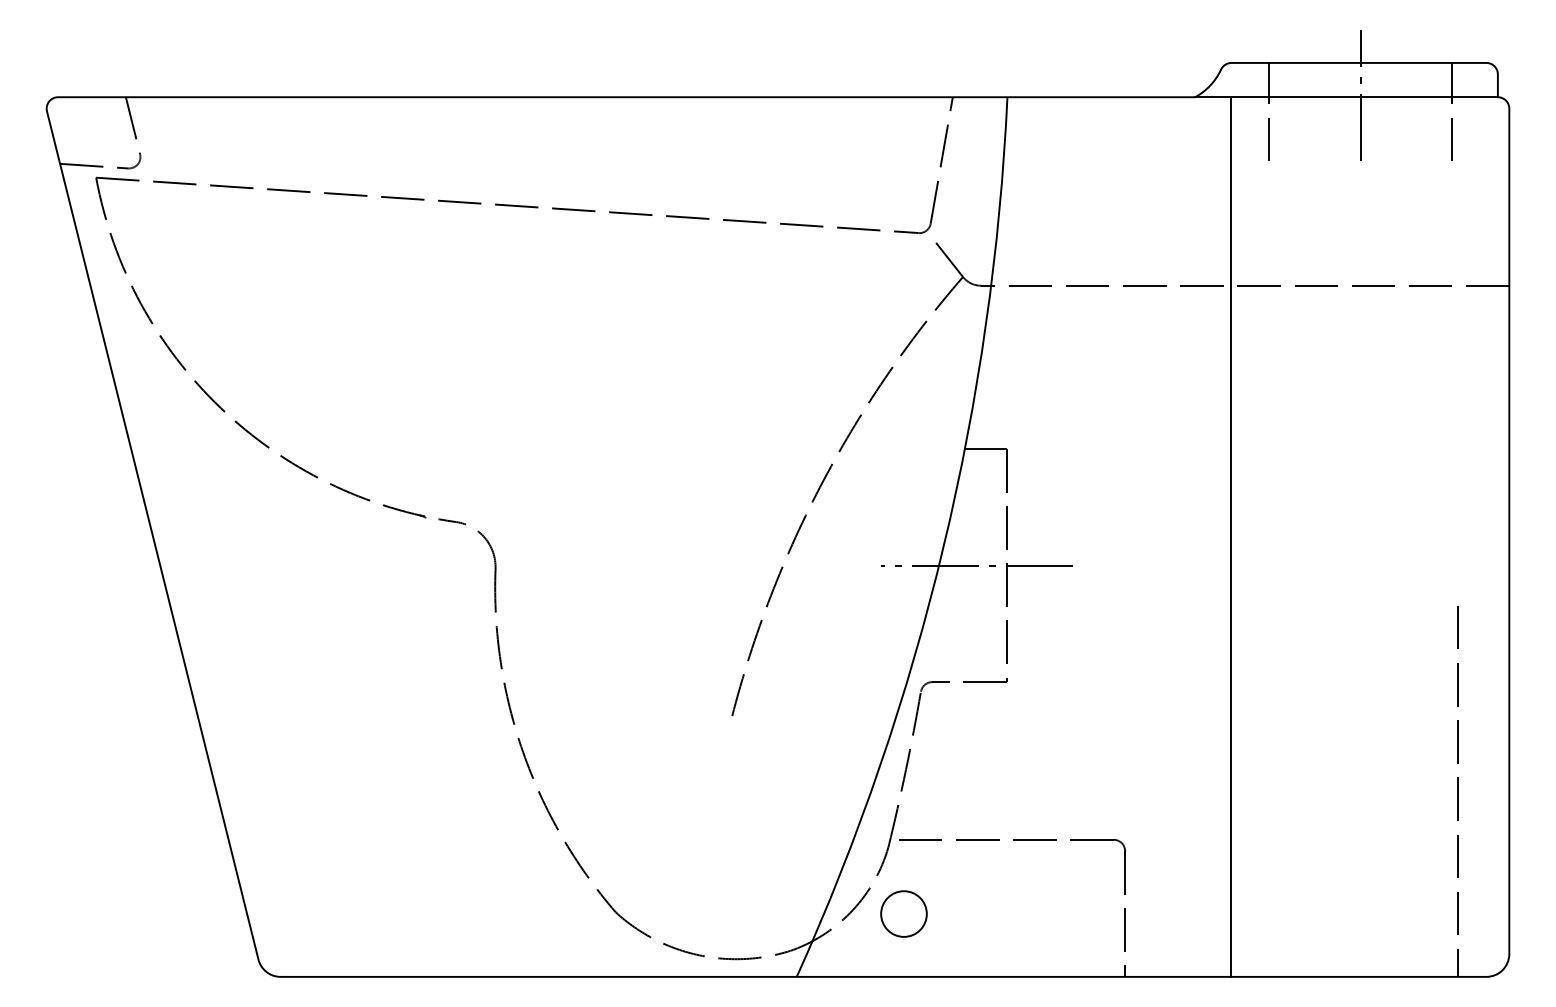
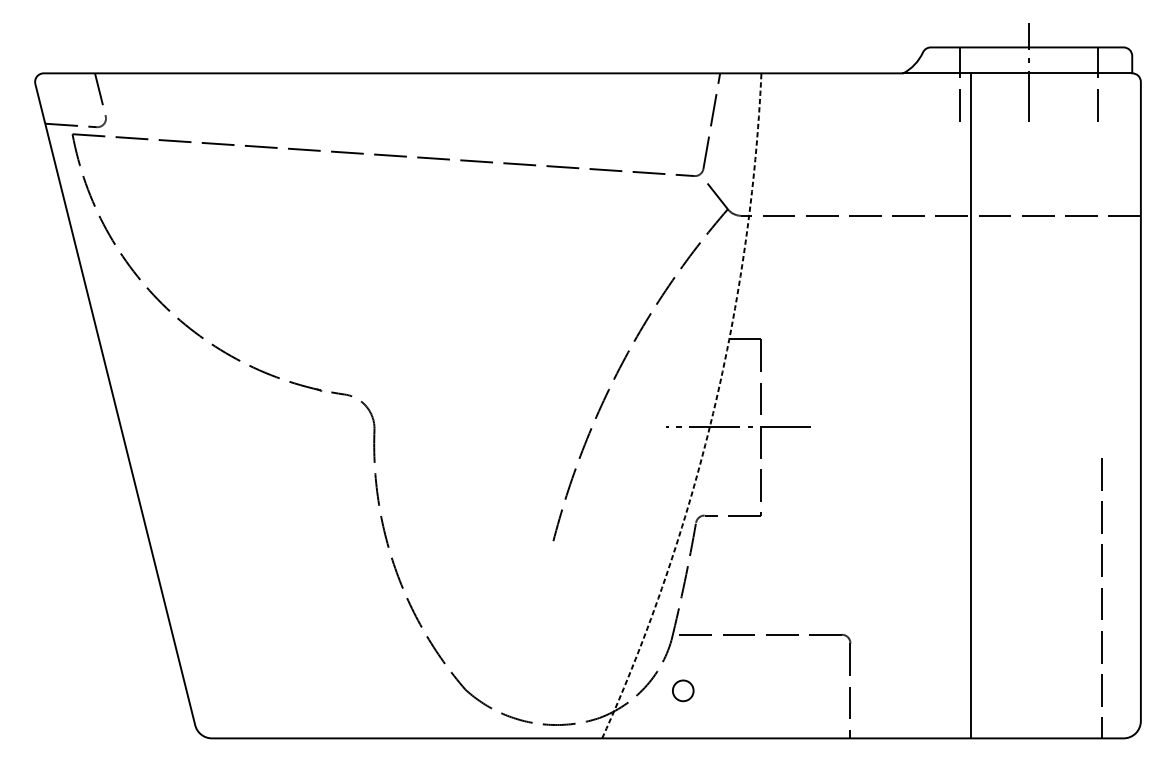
line: (1231, 536) -> (970, 405), moved
arc: (943, 546) -> (713, 413), solid -> dashed
circle: (903, 913) -> (682, 690), size x0.6

